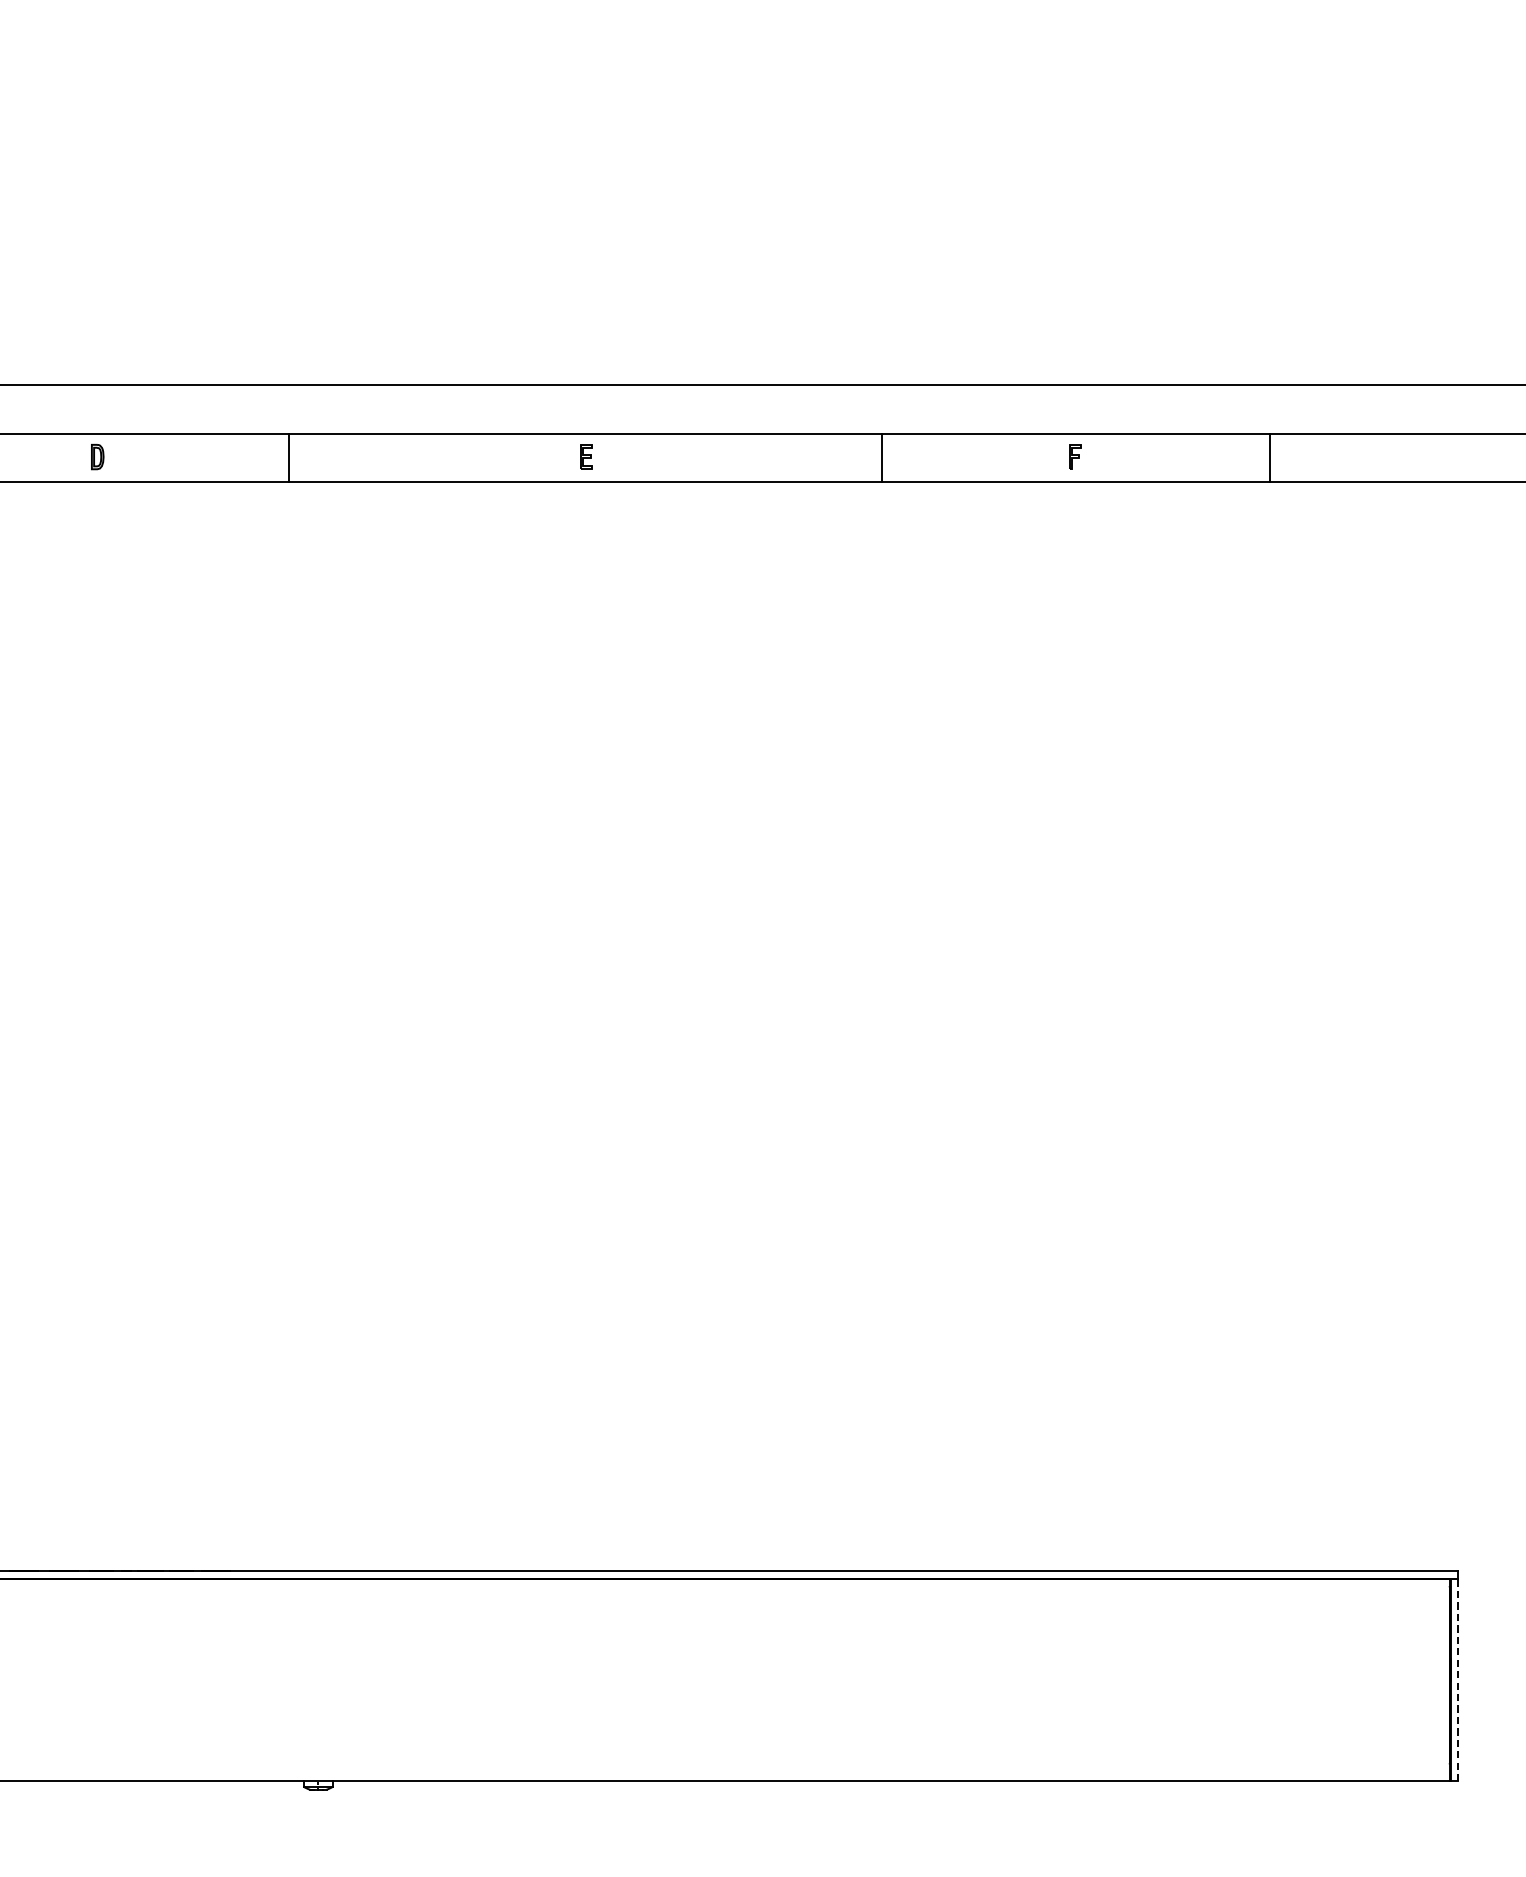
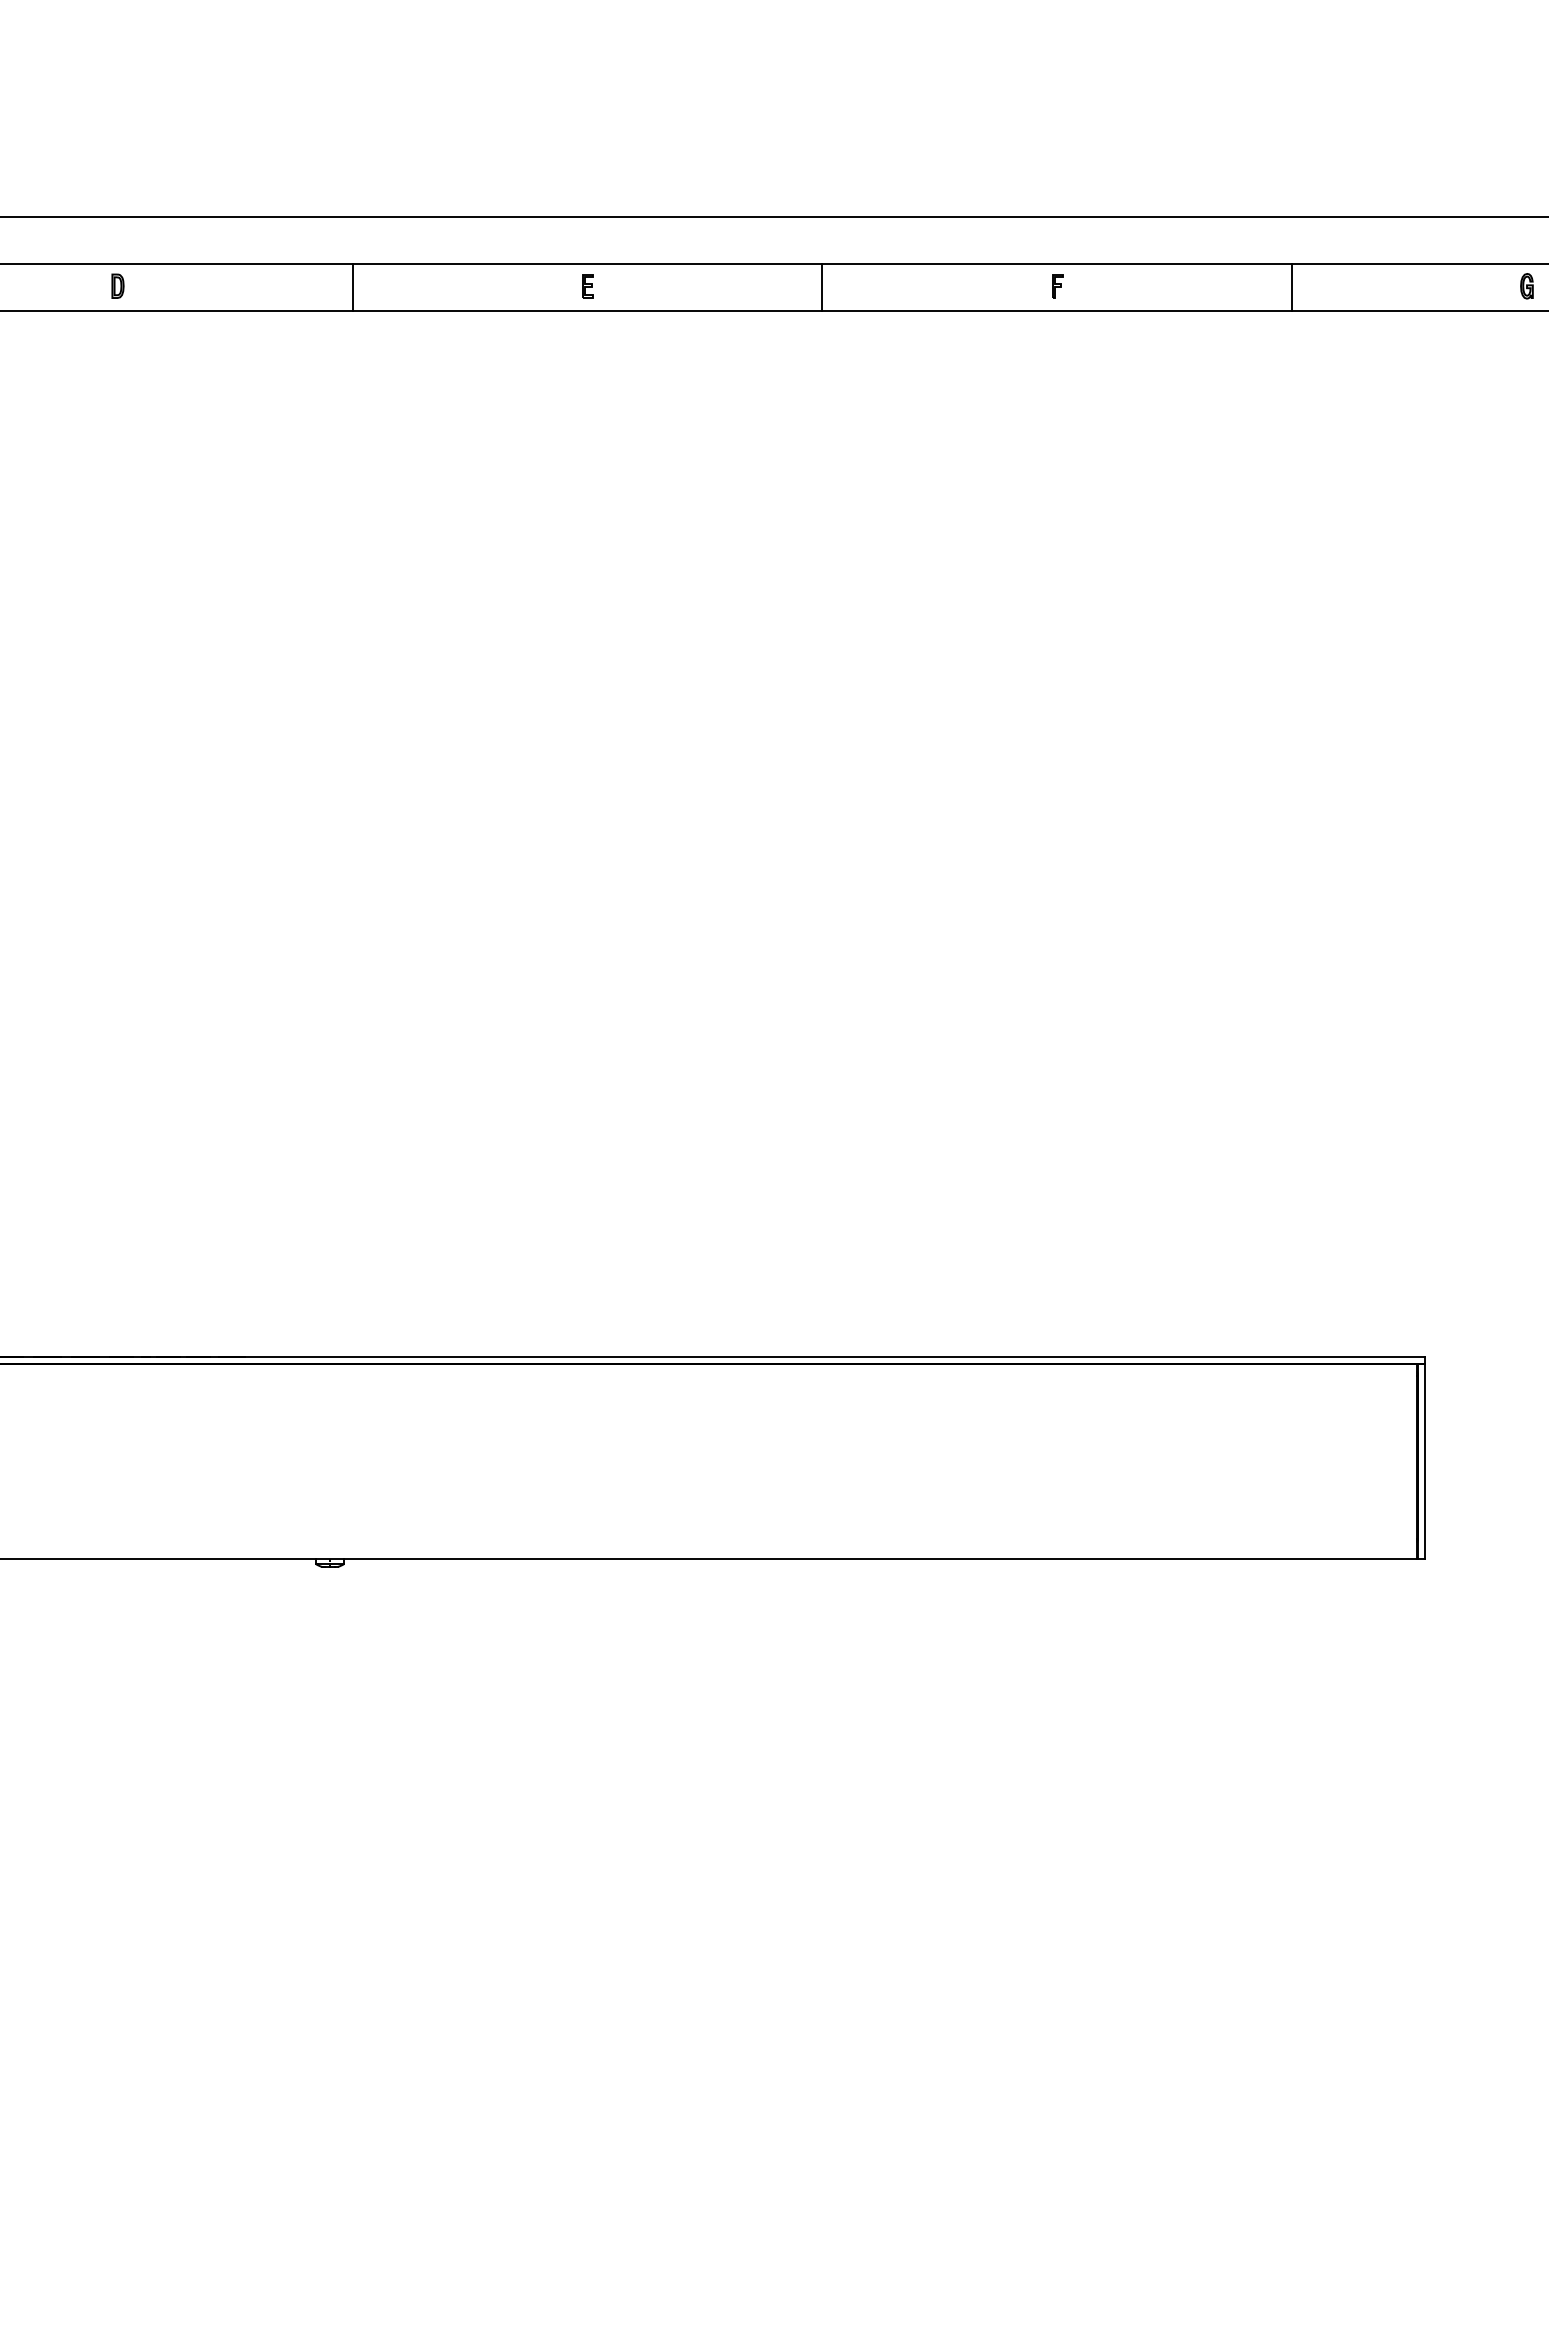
line: (288, 457) -> (352, 286), moved
line: (881, 457) -> (822, 286), moved
line: (1269, 457) -> (1292, 286), moved
line: (1458, 1678) -> (1425, 1460), dashed -> solid

